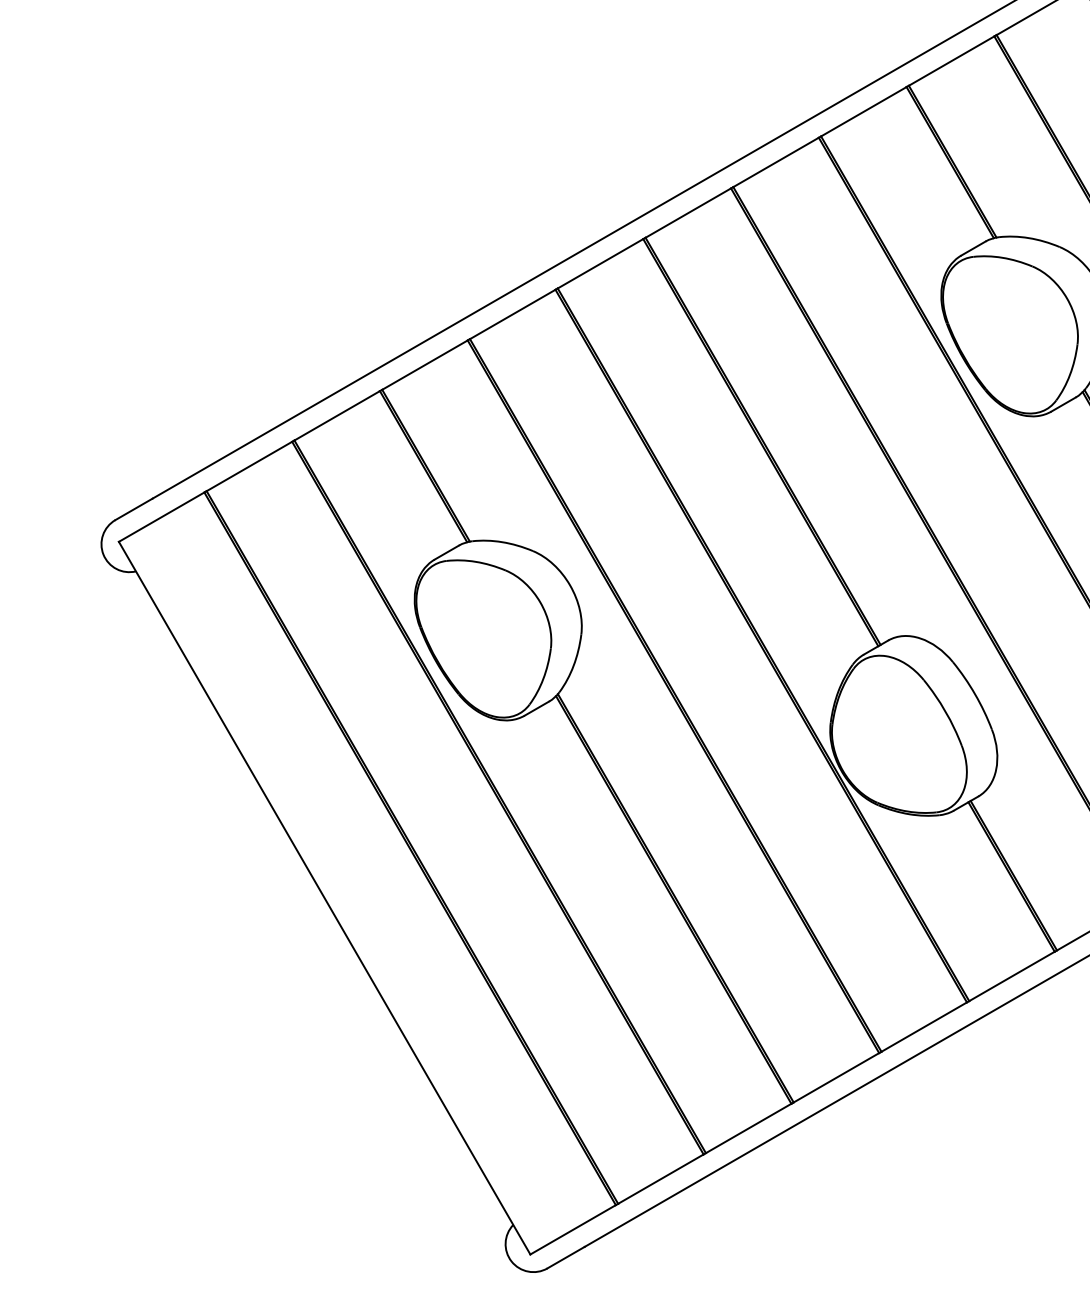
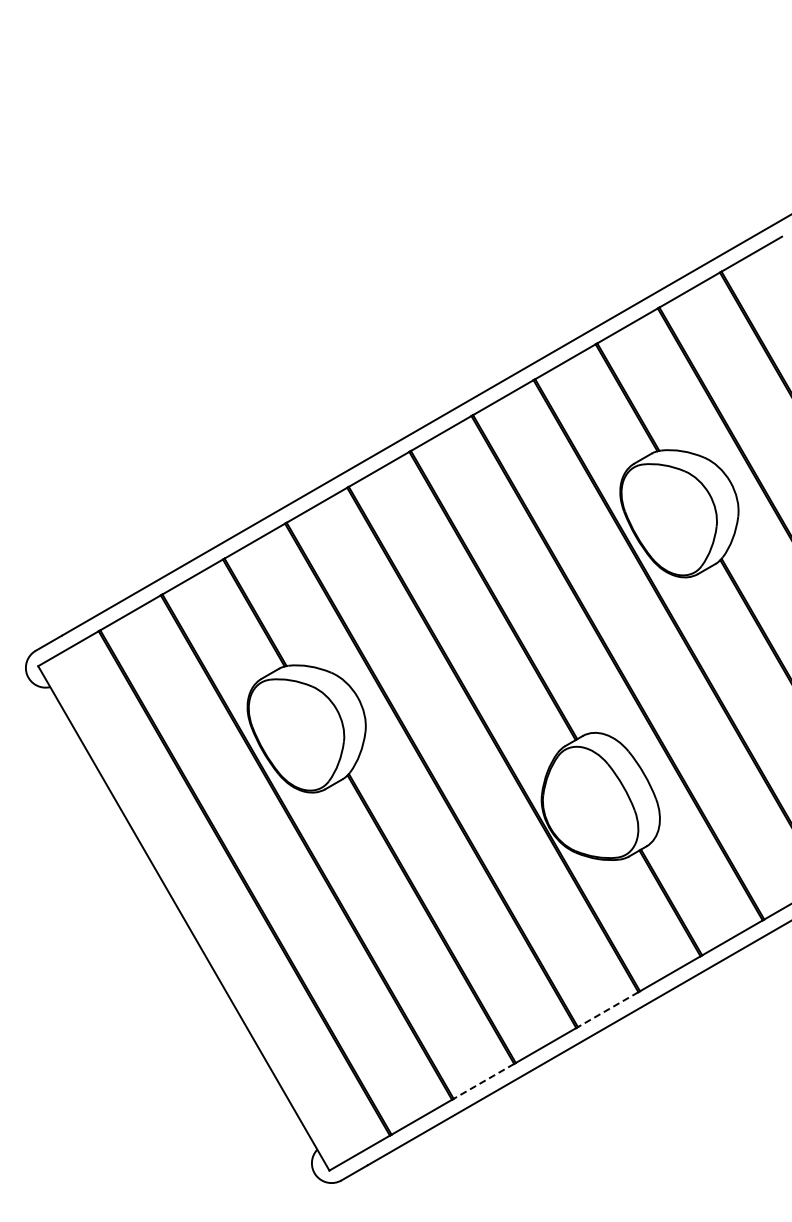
line: (924, 1026) -> (608, 1009), solid -> dashed
line: (748, 1128) -> (483, 1081), solid -> dashed

